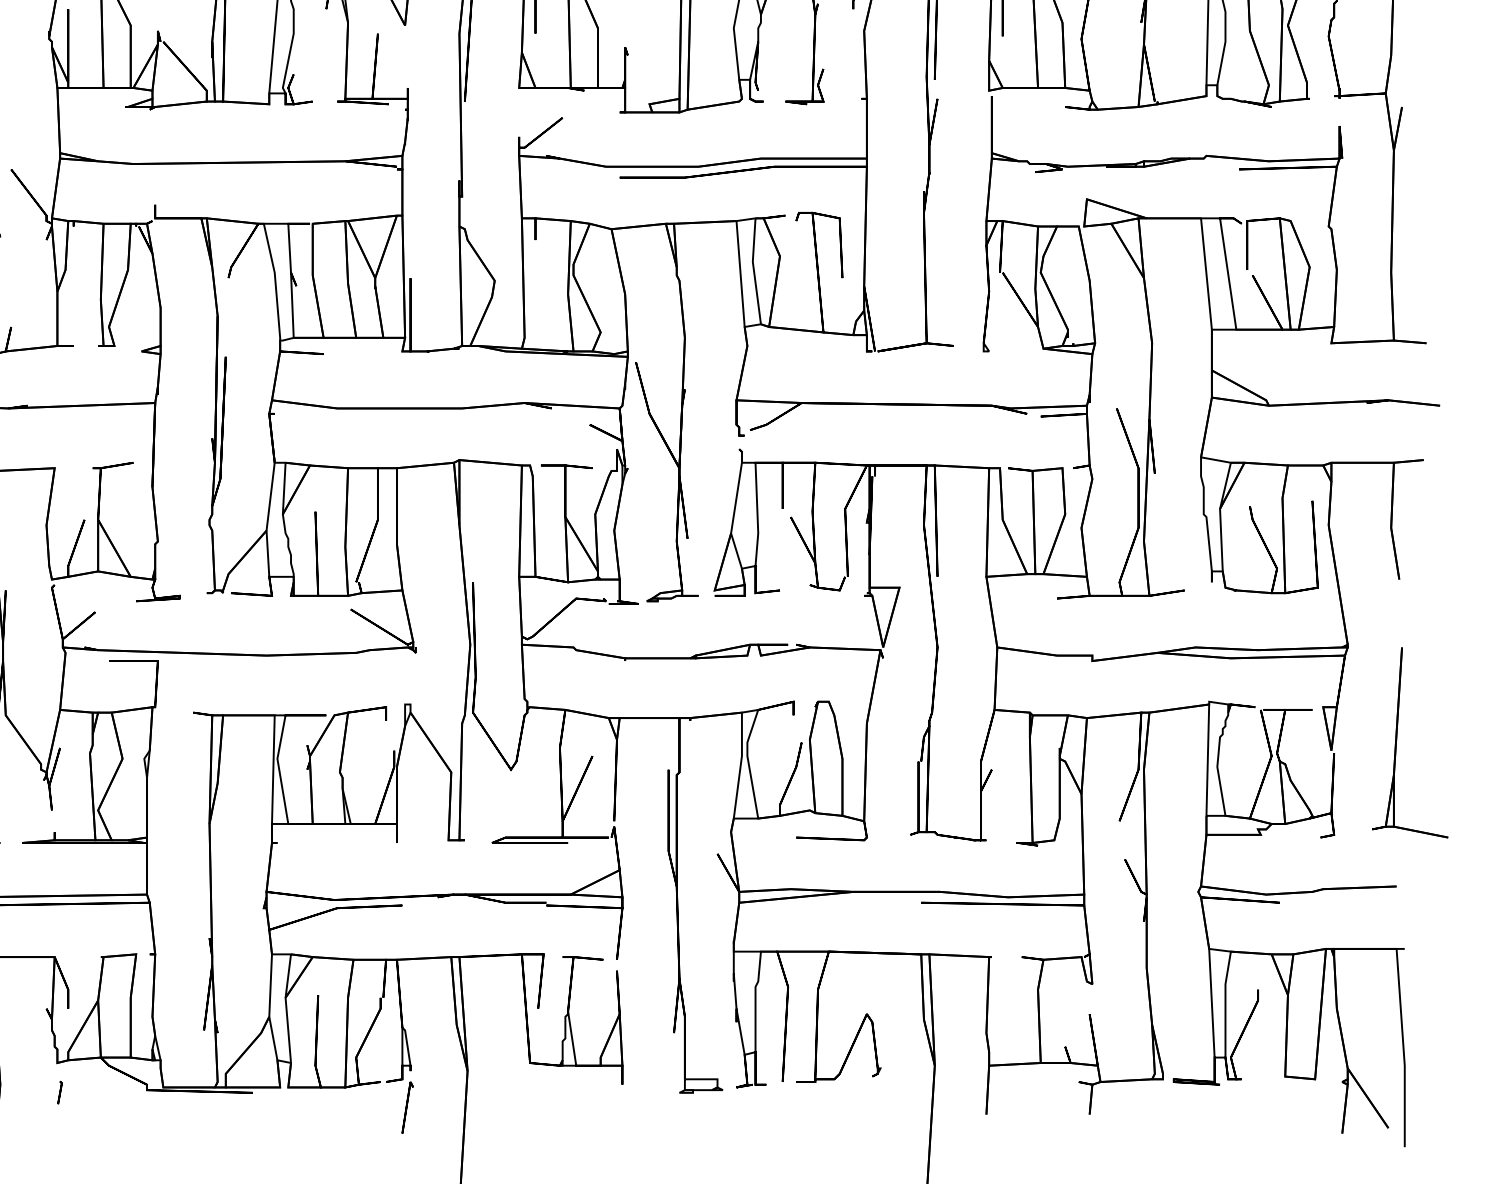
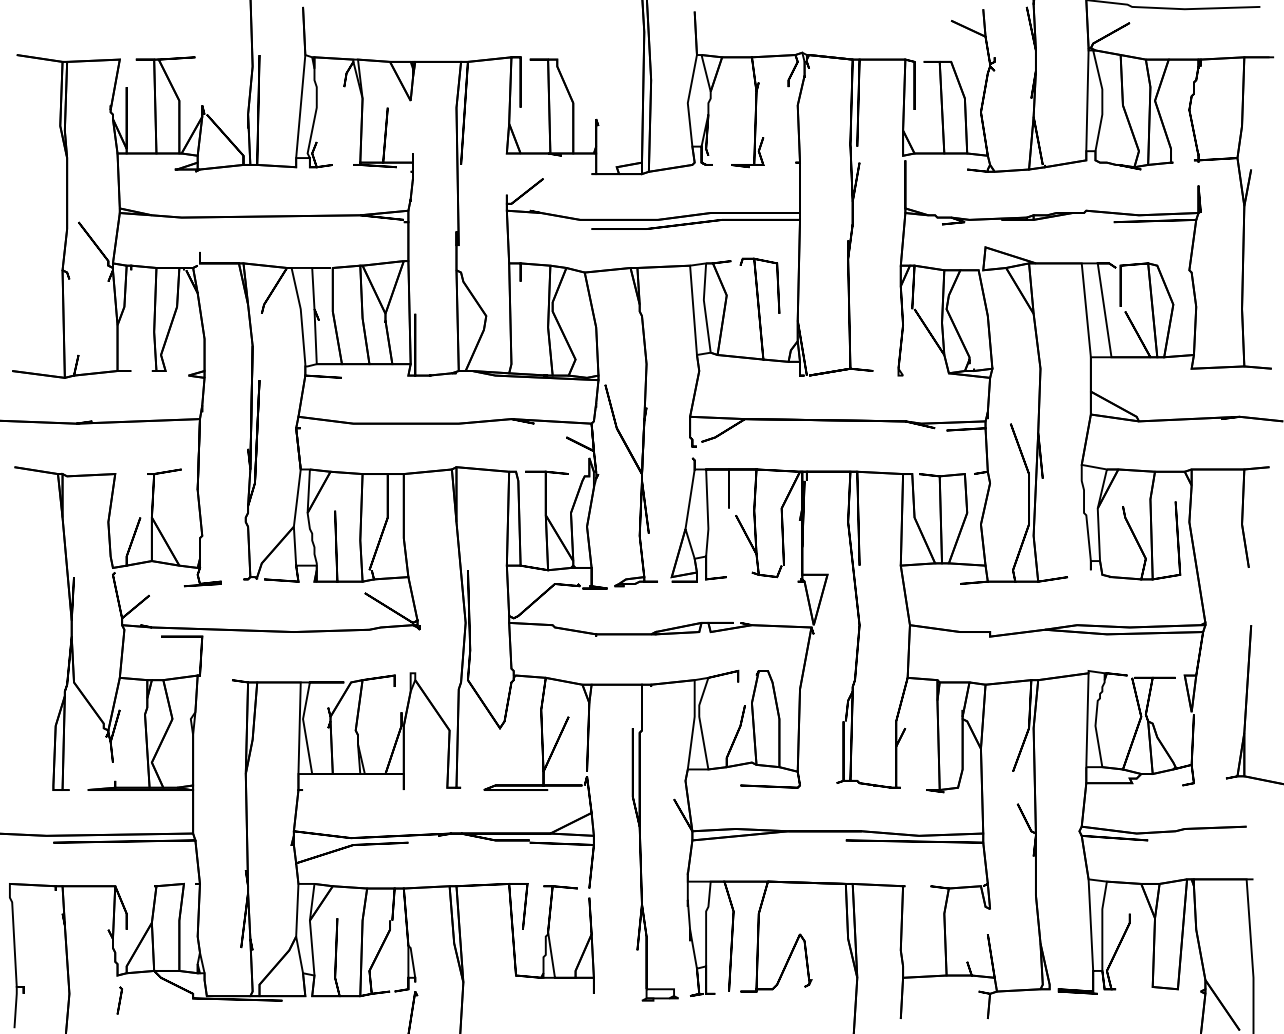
part: (59, 1092) -> (119, 1000), size x1.43

